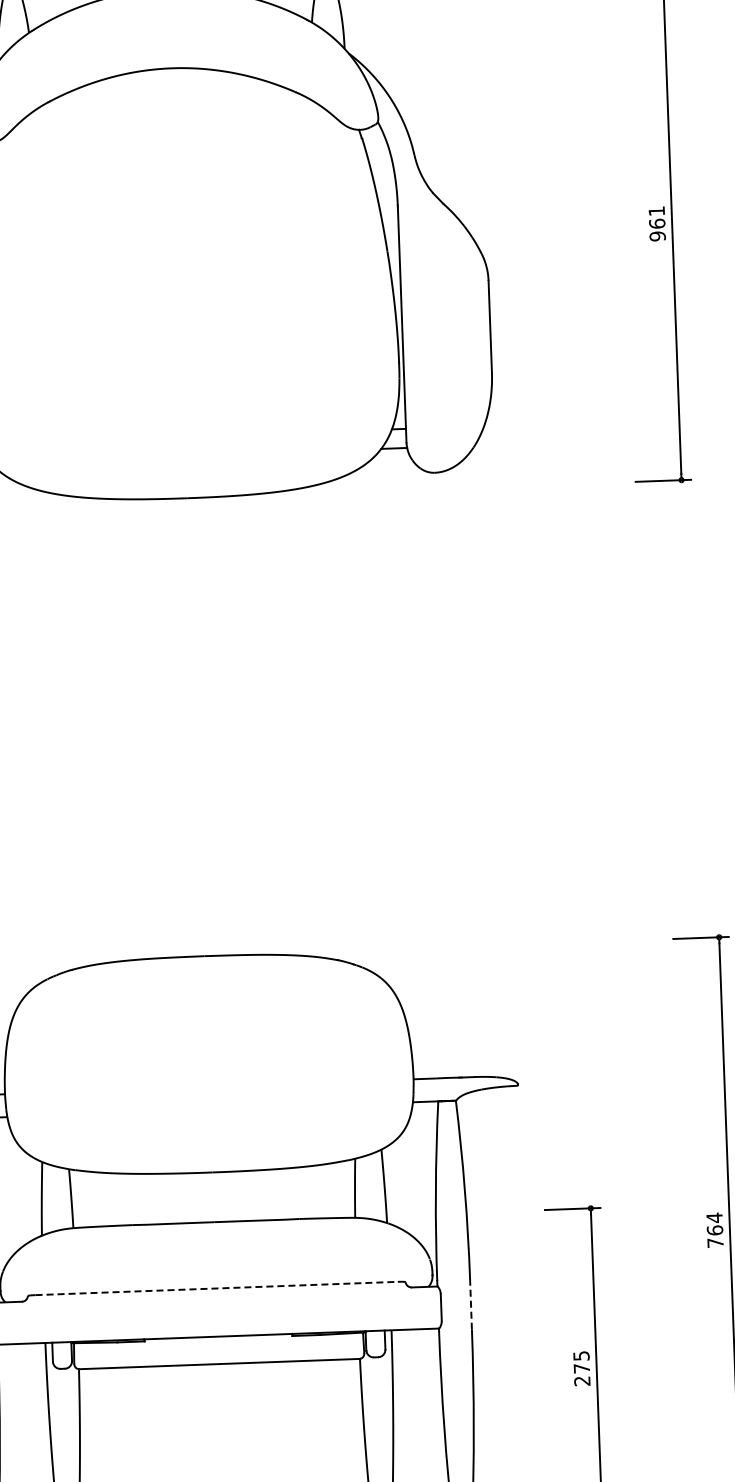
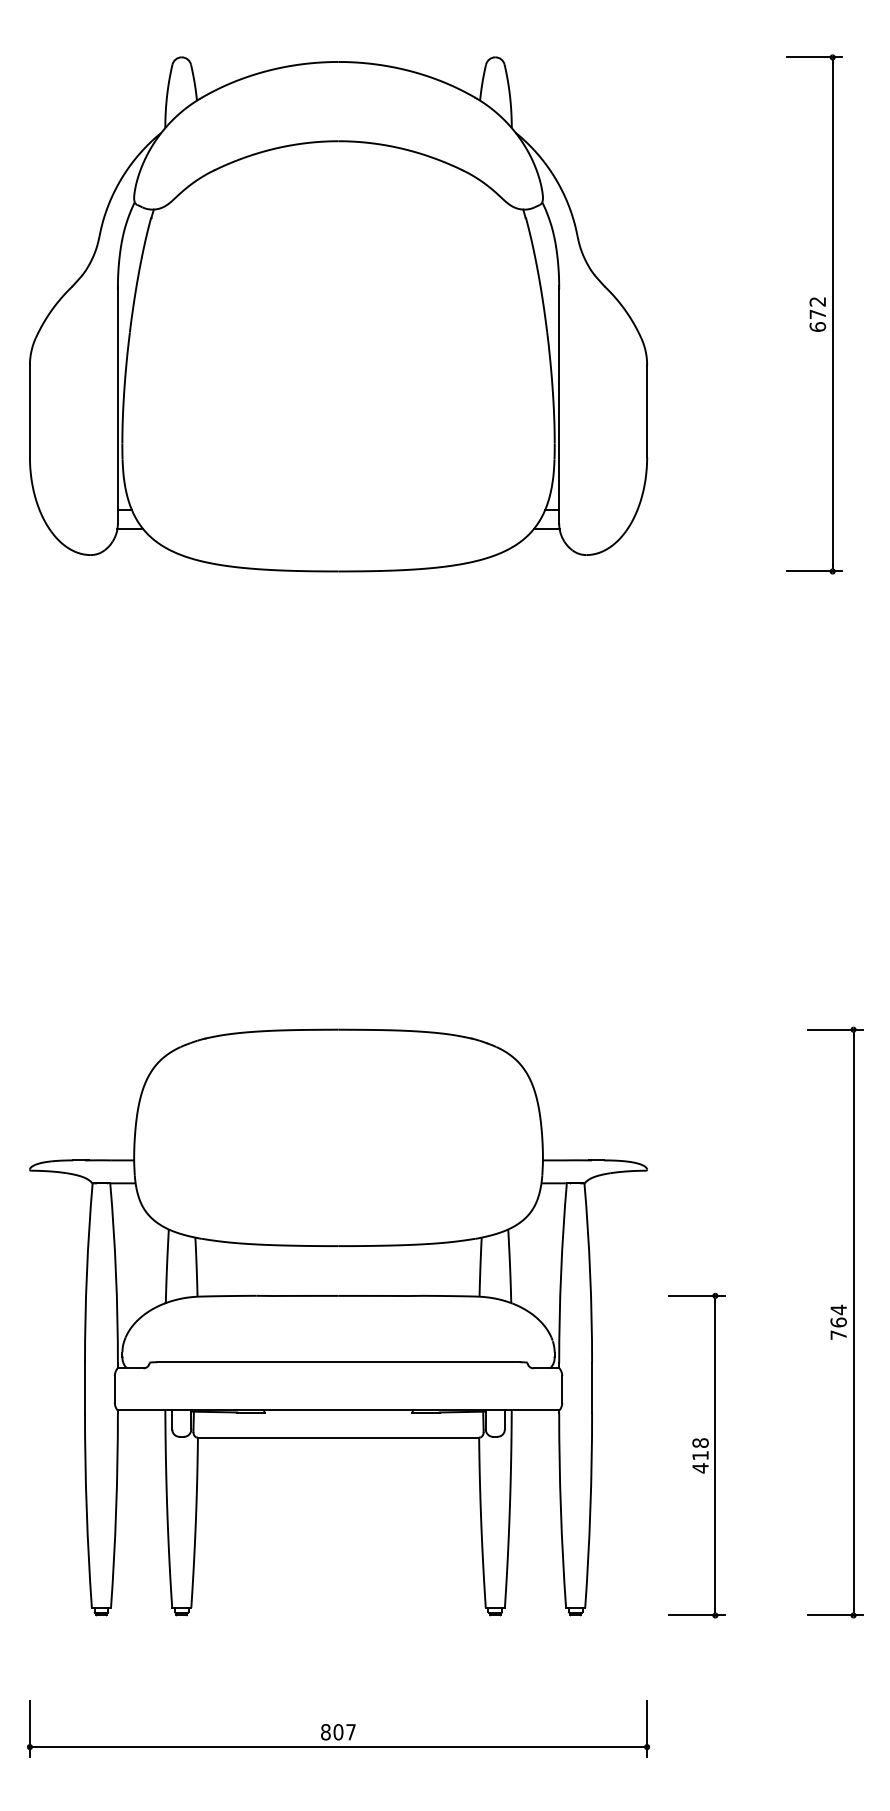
text: (656, 223) -> (817, 314), 961 -> 672
line: (217, 1288) -> (339, 1362), dashed -> solid
line: (471, 1304) -> (592, 1387), dashed -> solid
text: (581, 1368) -> (700, 1455), 275 -> 418

